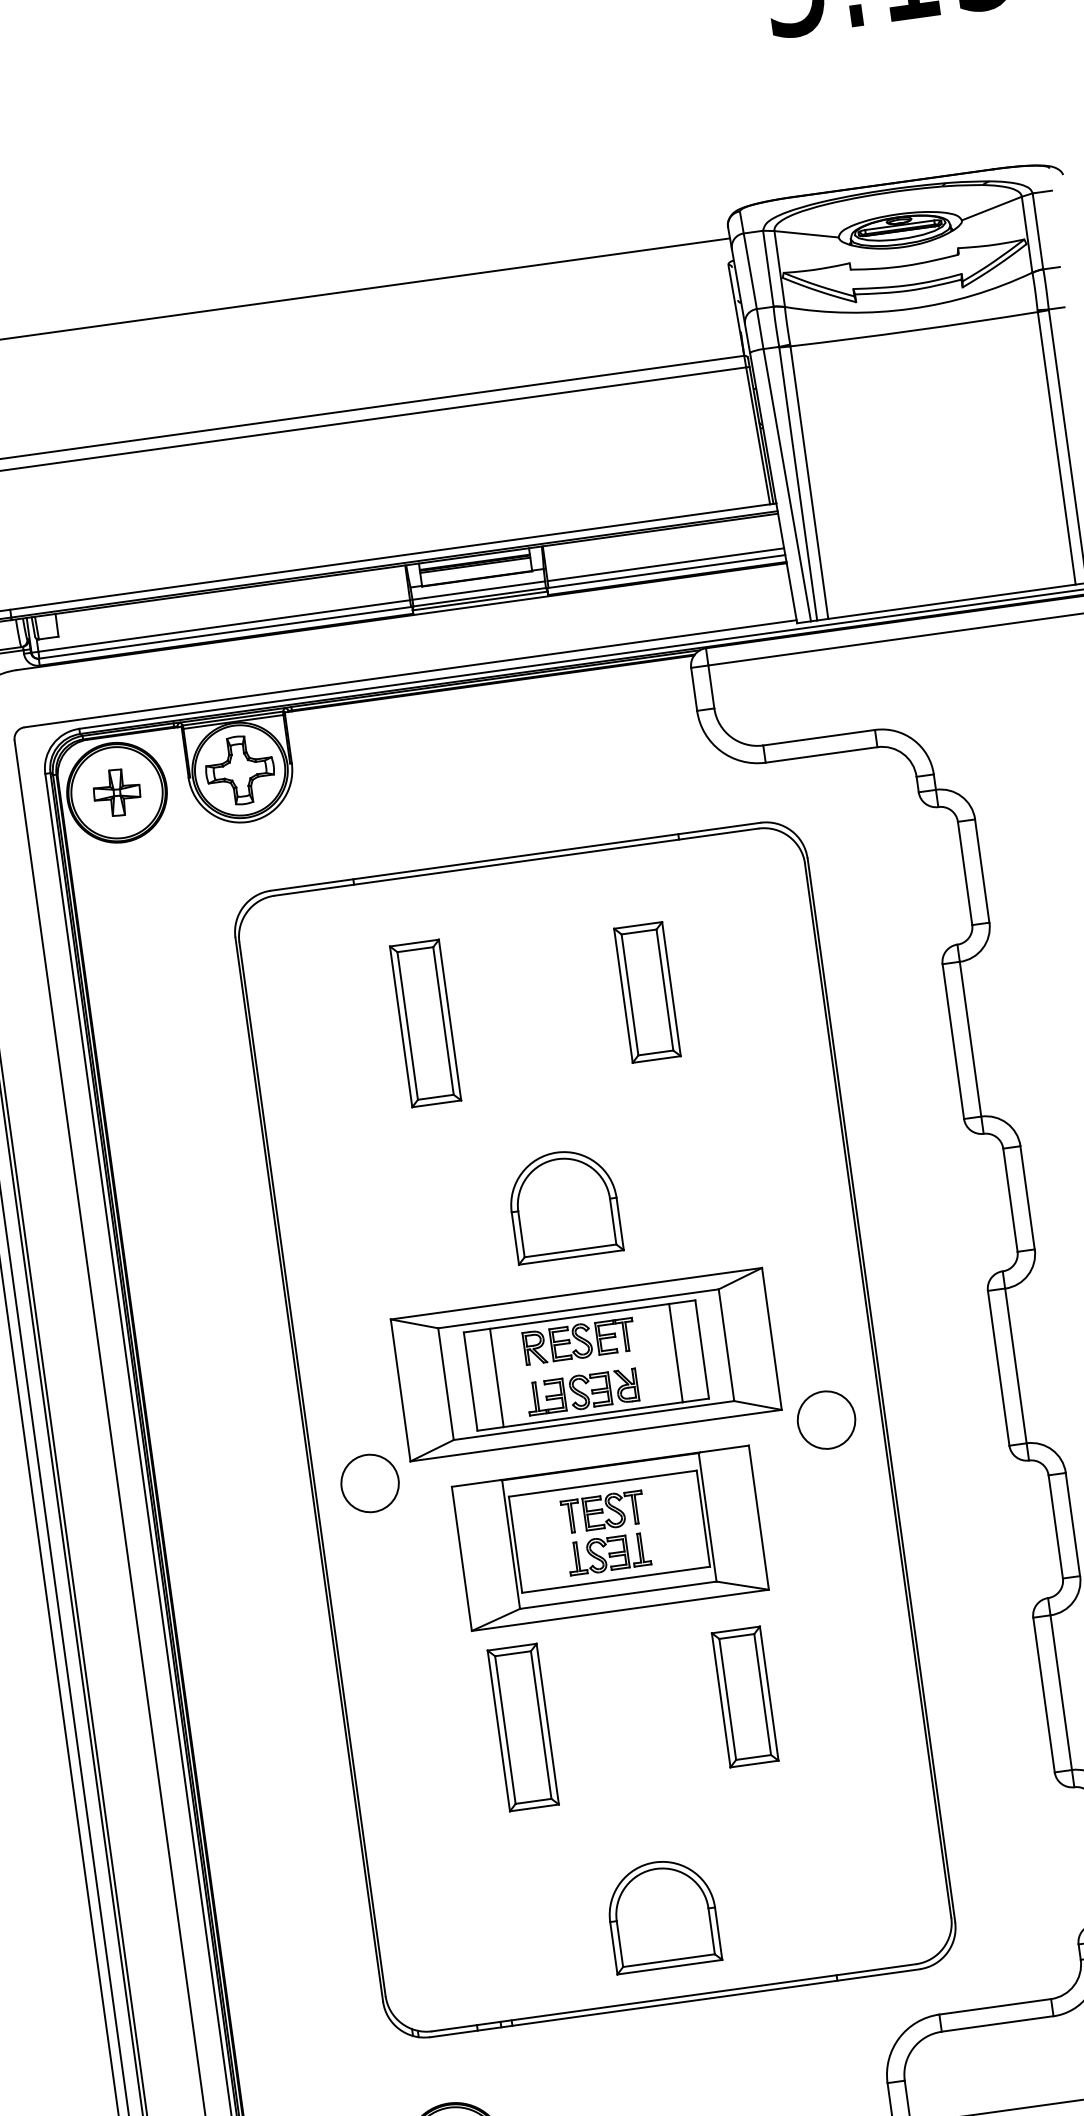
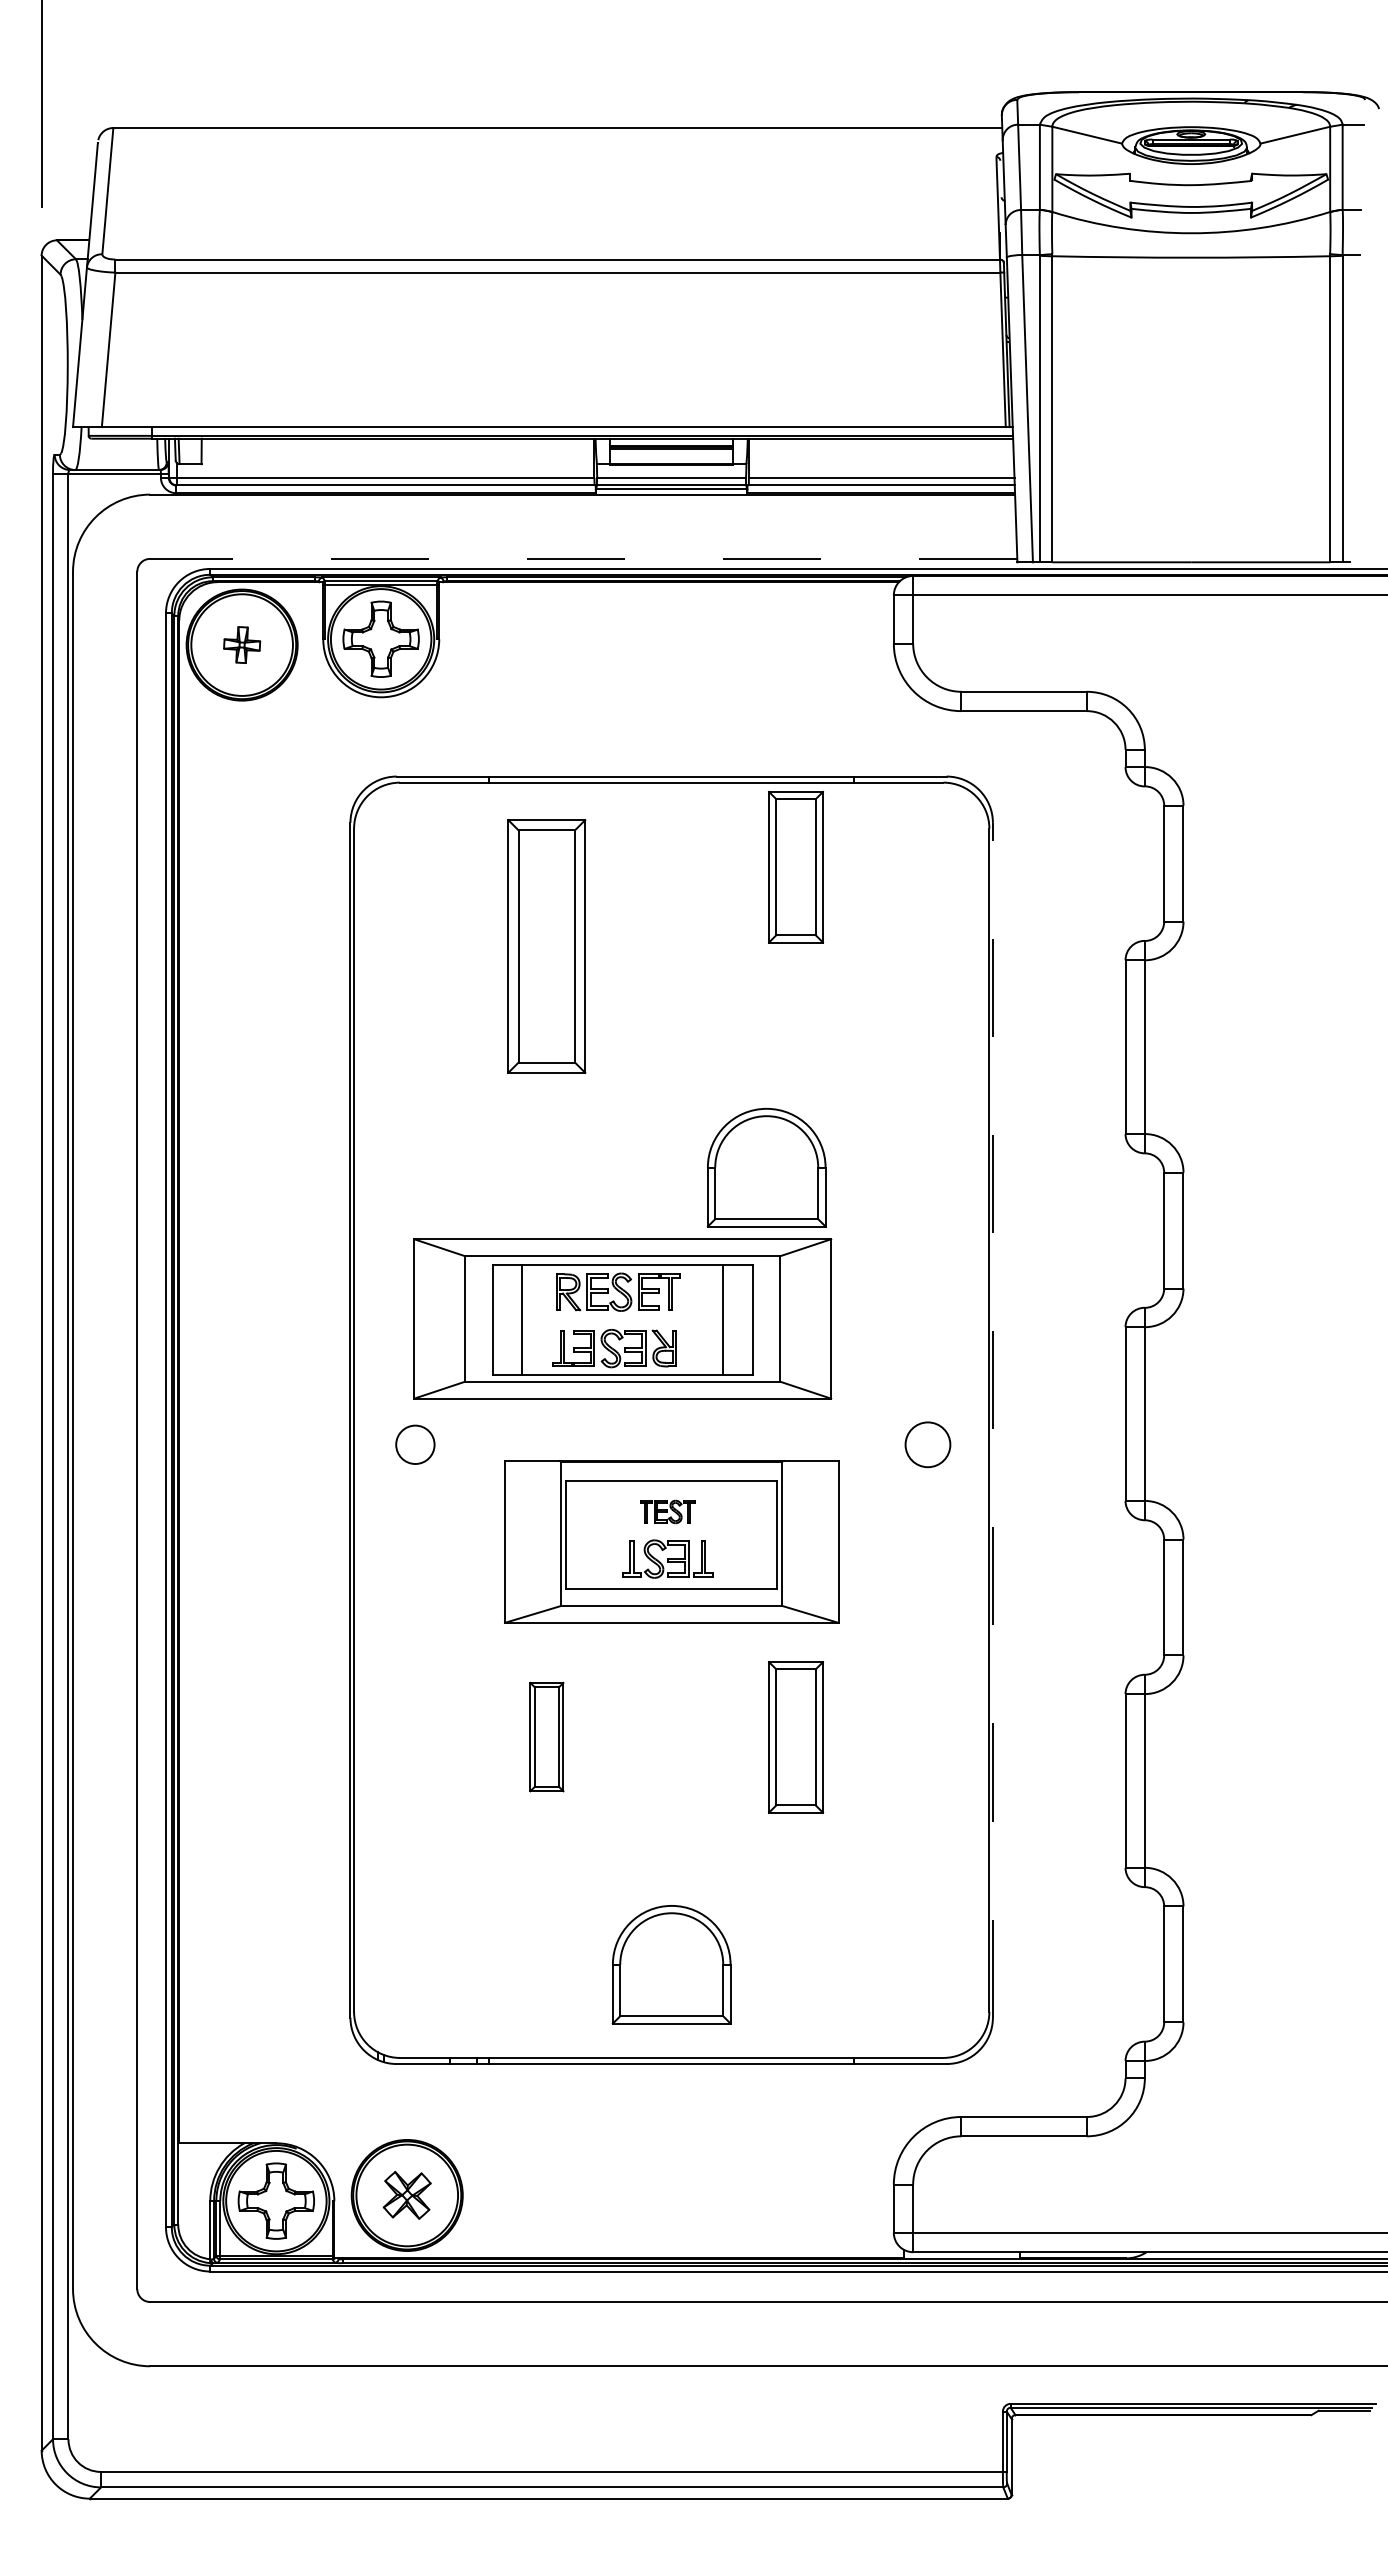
line: (410, 673) -> (583, 558), solid -> dashed
part: (116, 792) -> (241, 644), size x0.7
part: (647, 992) -> (796, 867), moved
part: (425, 1023) -> (546, 946), size x1.4
part: (563, 1204) -> (766, 1167), moved
part: (586, 1364) -> (622, 1318), moved
line: (881, 1389) -> (993, 1419), solid -> dashed
circle: (826, 1419) -> (927, 1444), size x0.7
circle: (370, 1483) -> (415, 1444), size x0.6
part: (602, 1511) -> (667, 1511), size x0.6
part: (522, 1727) -> (546, 1736), size x0.6

